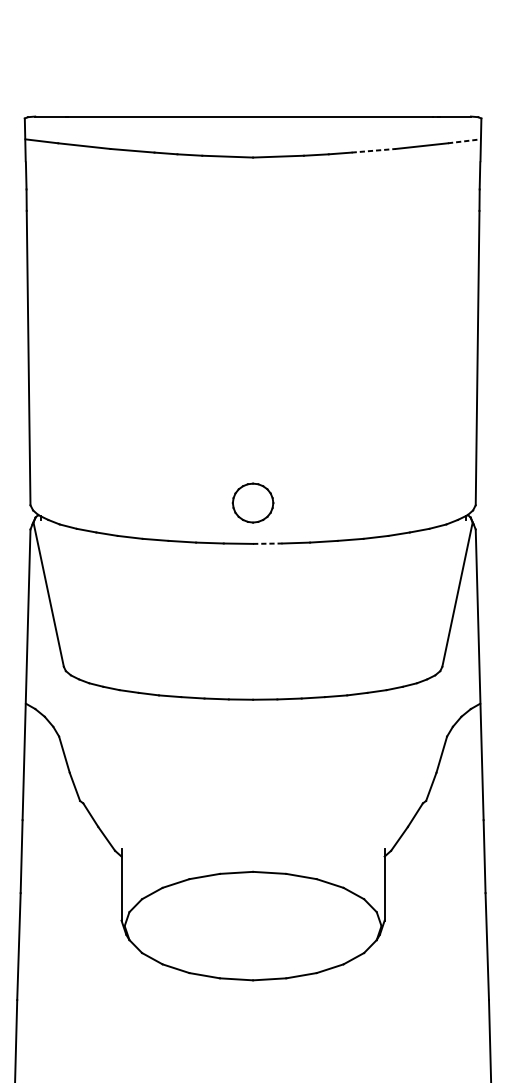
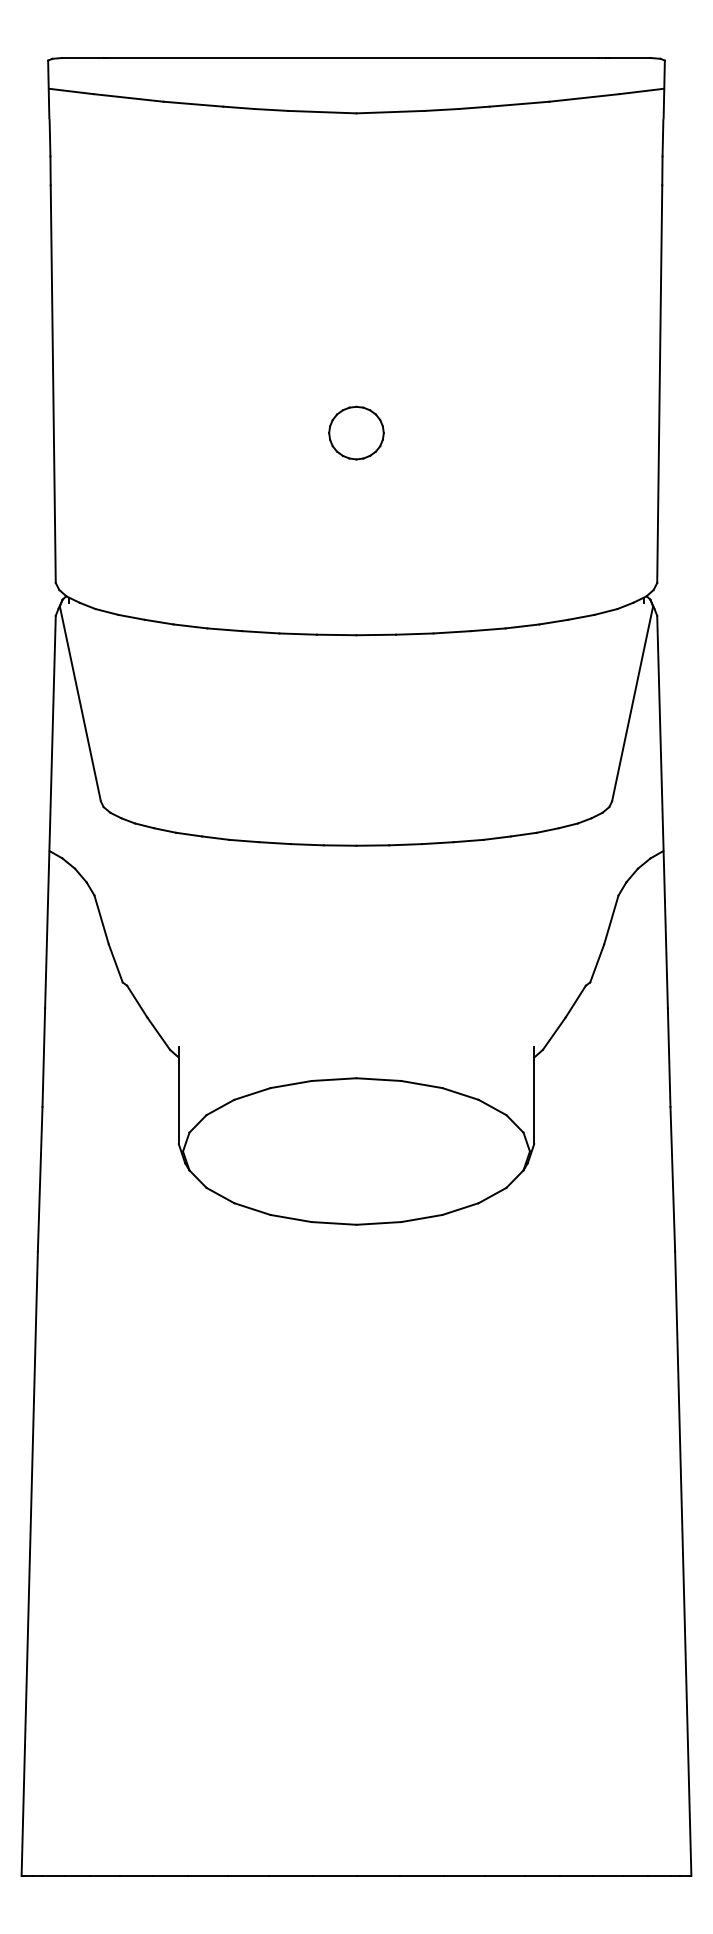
line: (464, 141) -> (642, 91), dashed -> solid
line: (373, 150) -> (519, 104), dashed -> solid
part: (253, 502) -> (356, 432), moved
line: (267, 543) -> (376, 634), dashed -> solid

